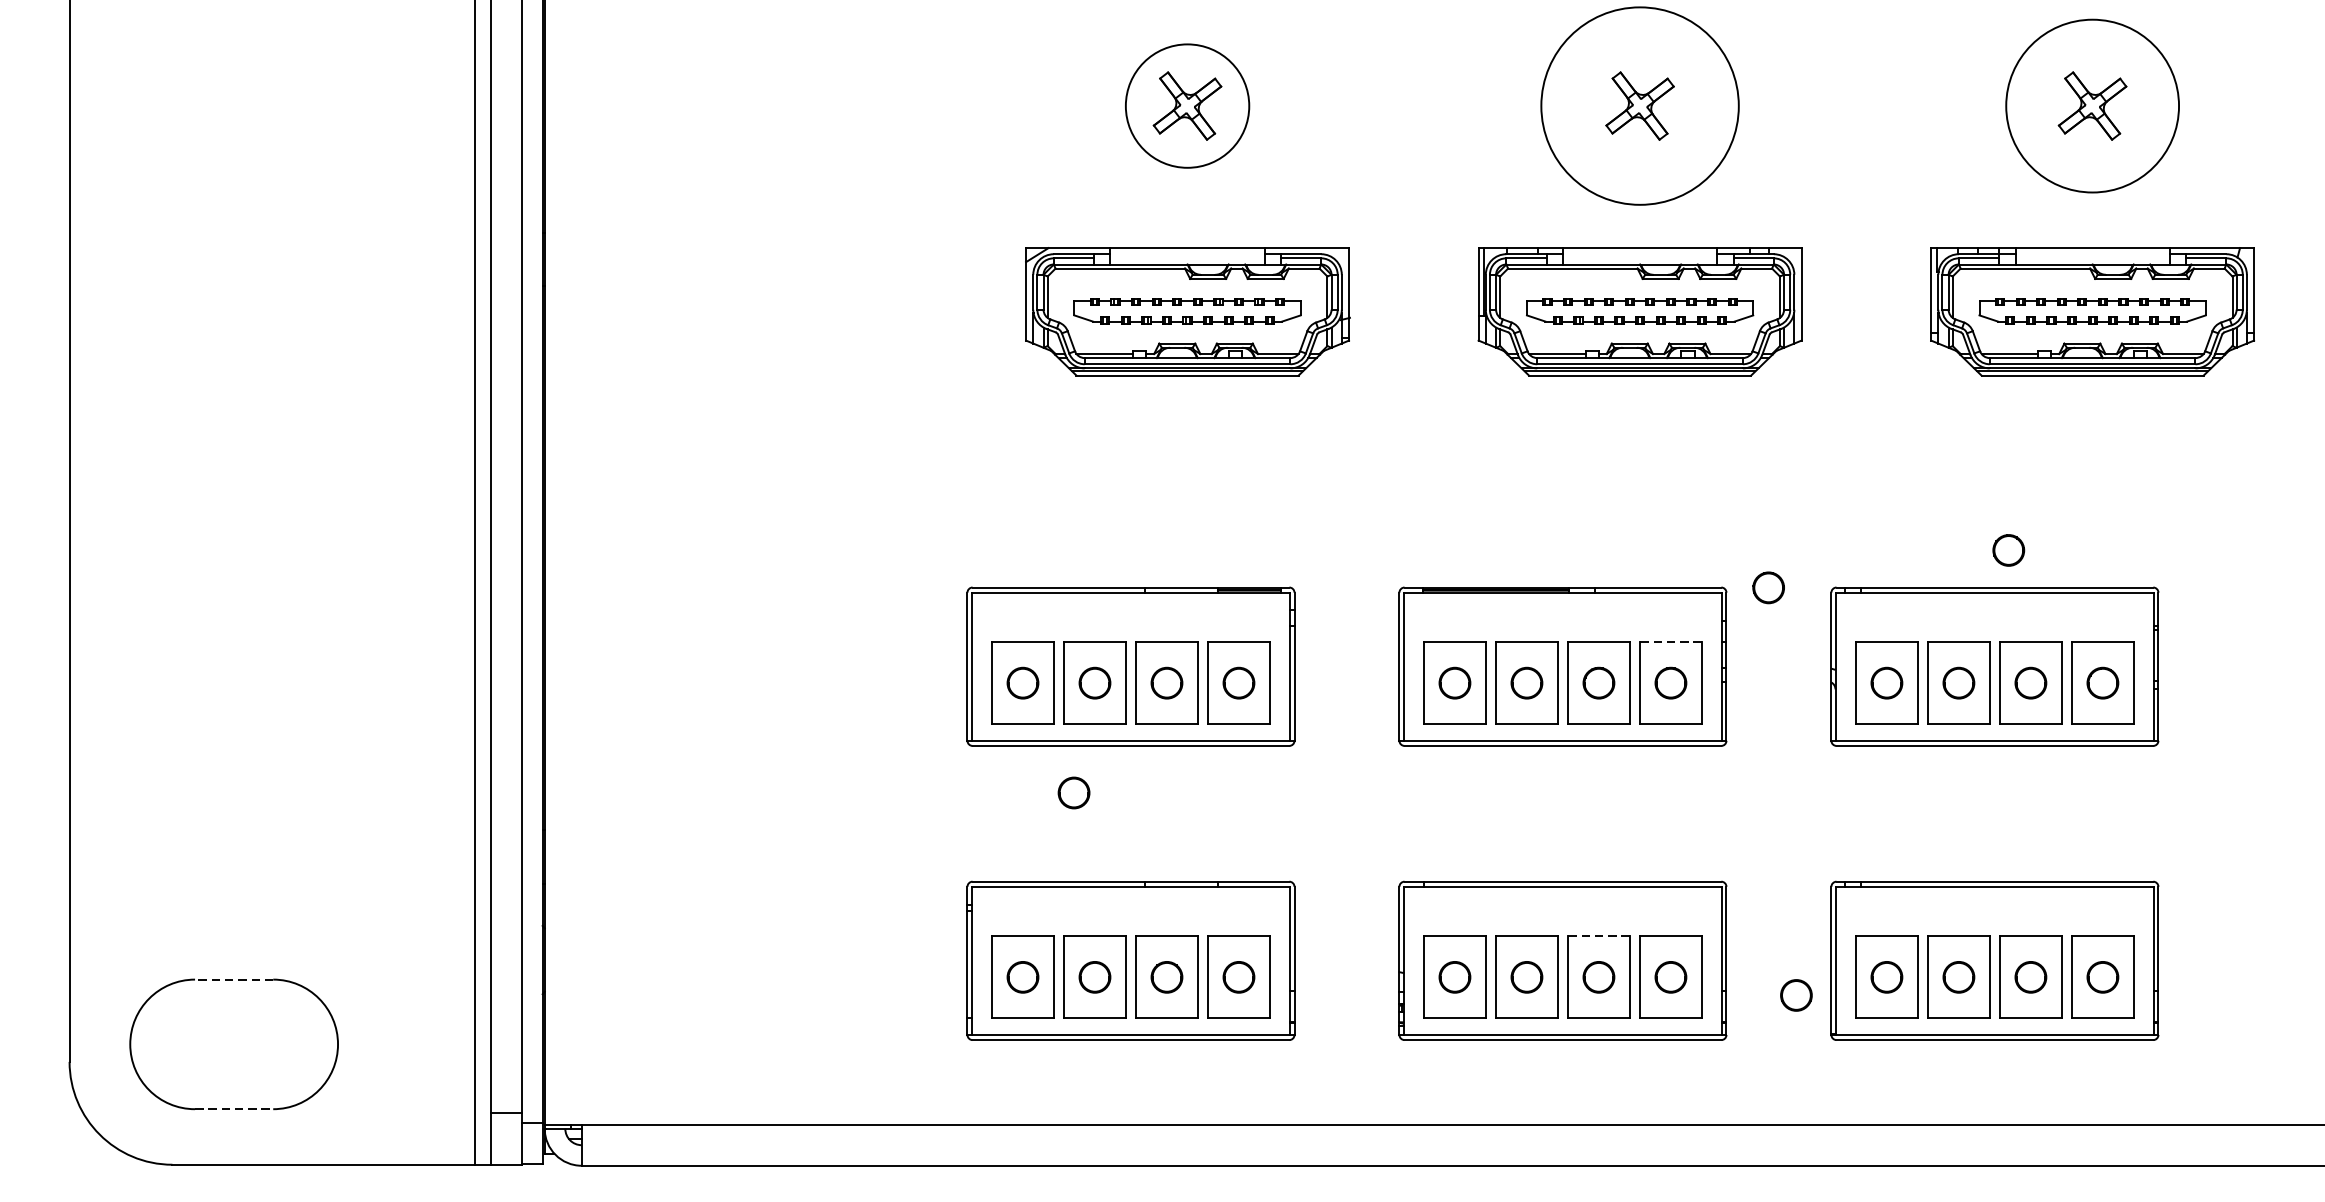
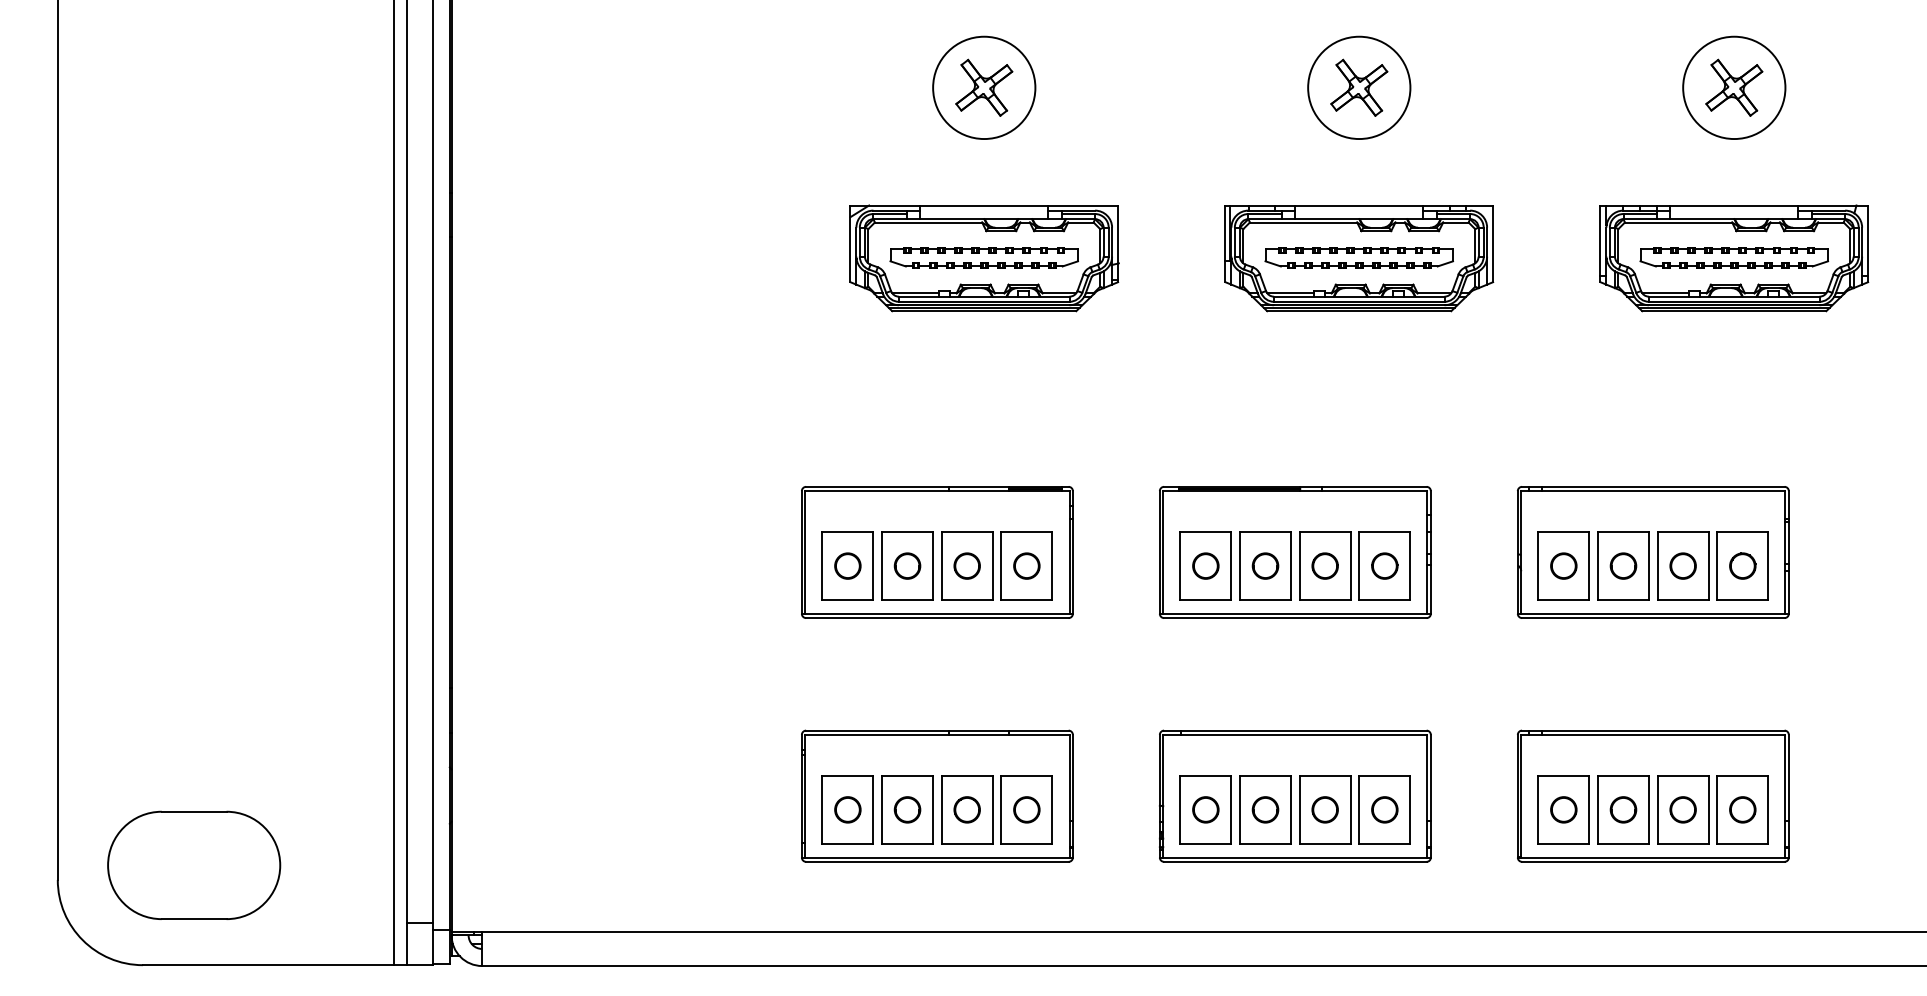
circle: (1640, 105) -> (1359, 87), size x0.62
circle: (2092, 105) -> (1734, 87), size x0.71
circle: (2008, 549) -> (1664, 455), removed
circle: (1768, 587) -> (1465, 486), removed
line: (1670, 642) -> (1384, 532), dashed -> solid
circle: (1073, 792) -> (889, 656), removed
line: (1599, 935) -> (1325, 775), dashed -> solid
line: (233, 979) -> (193, 811), dashed -> solid
circle: (1796, 994) -> (1488, 824), removed
line: (234, 1109) -> (194, 919), dashed -> solid

